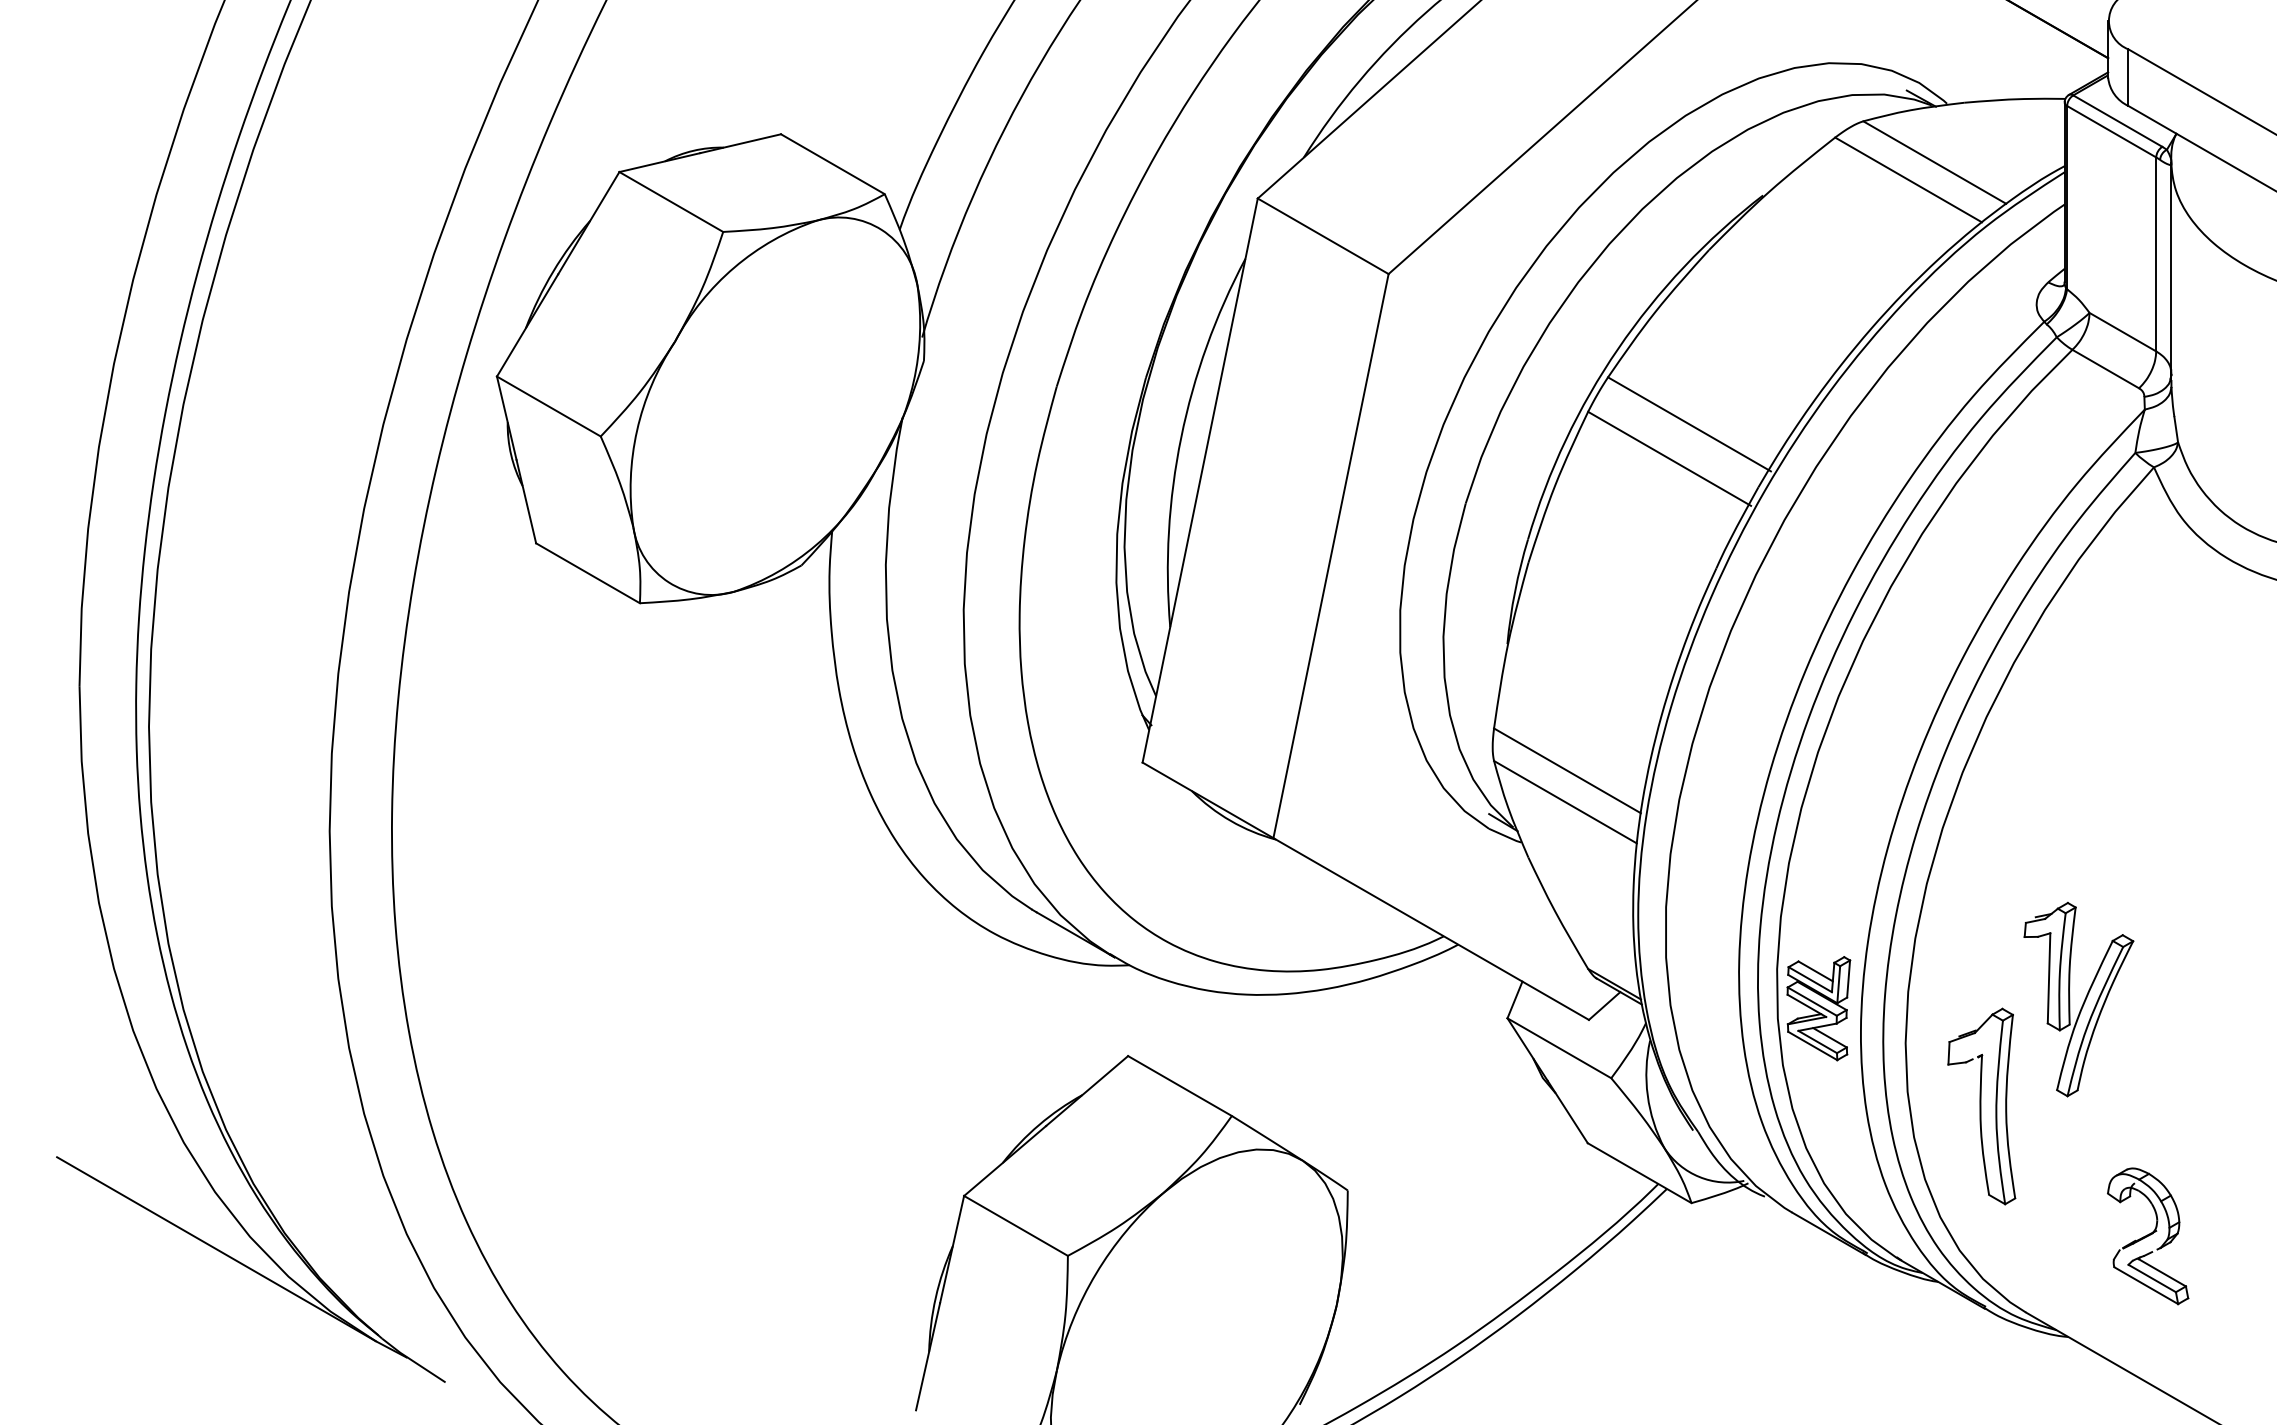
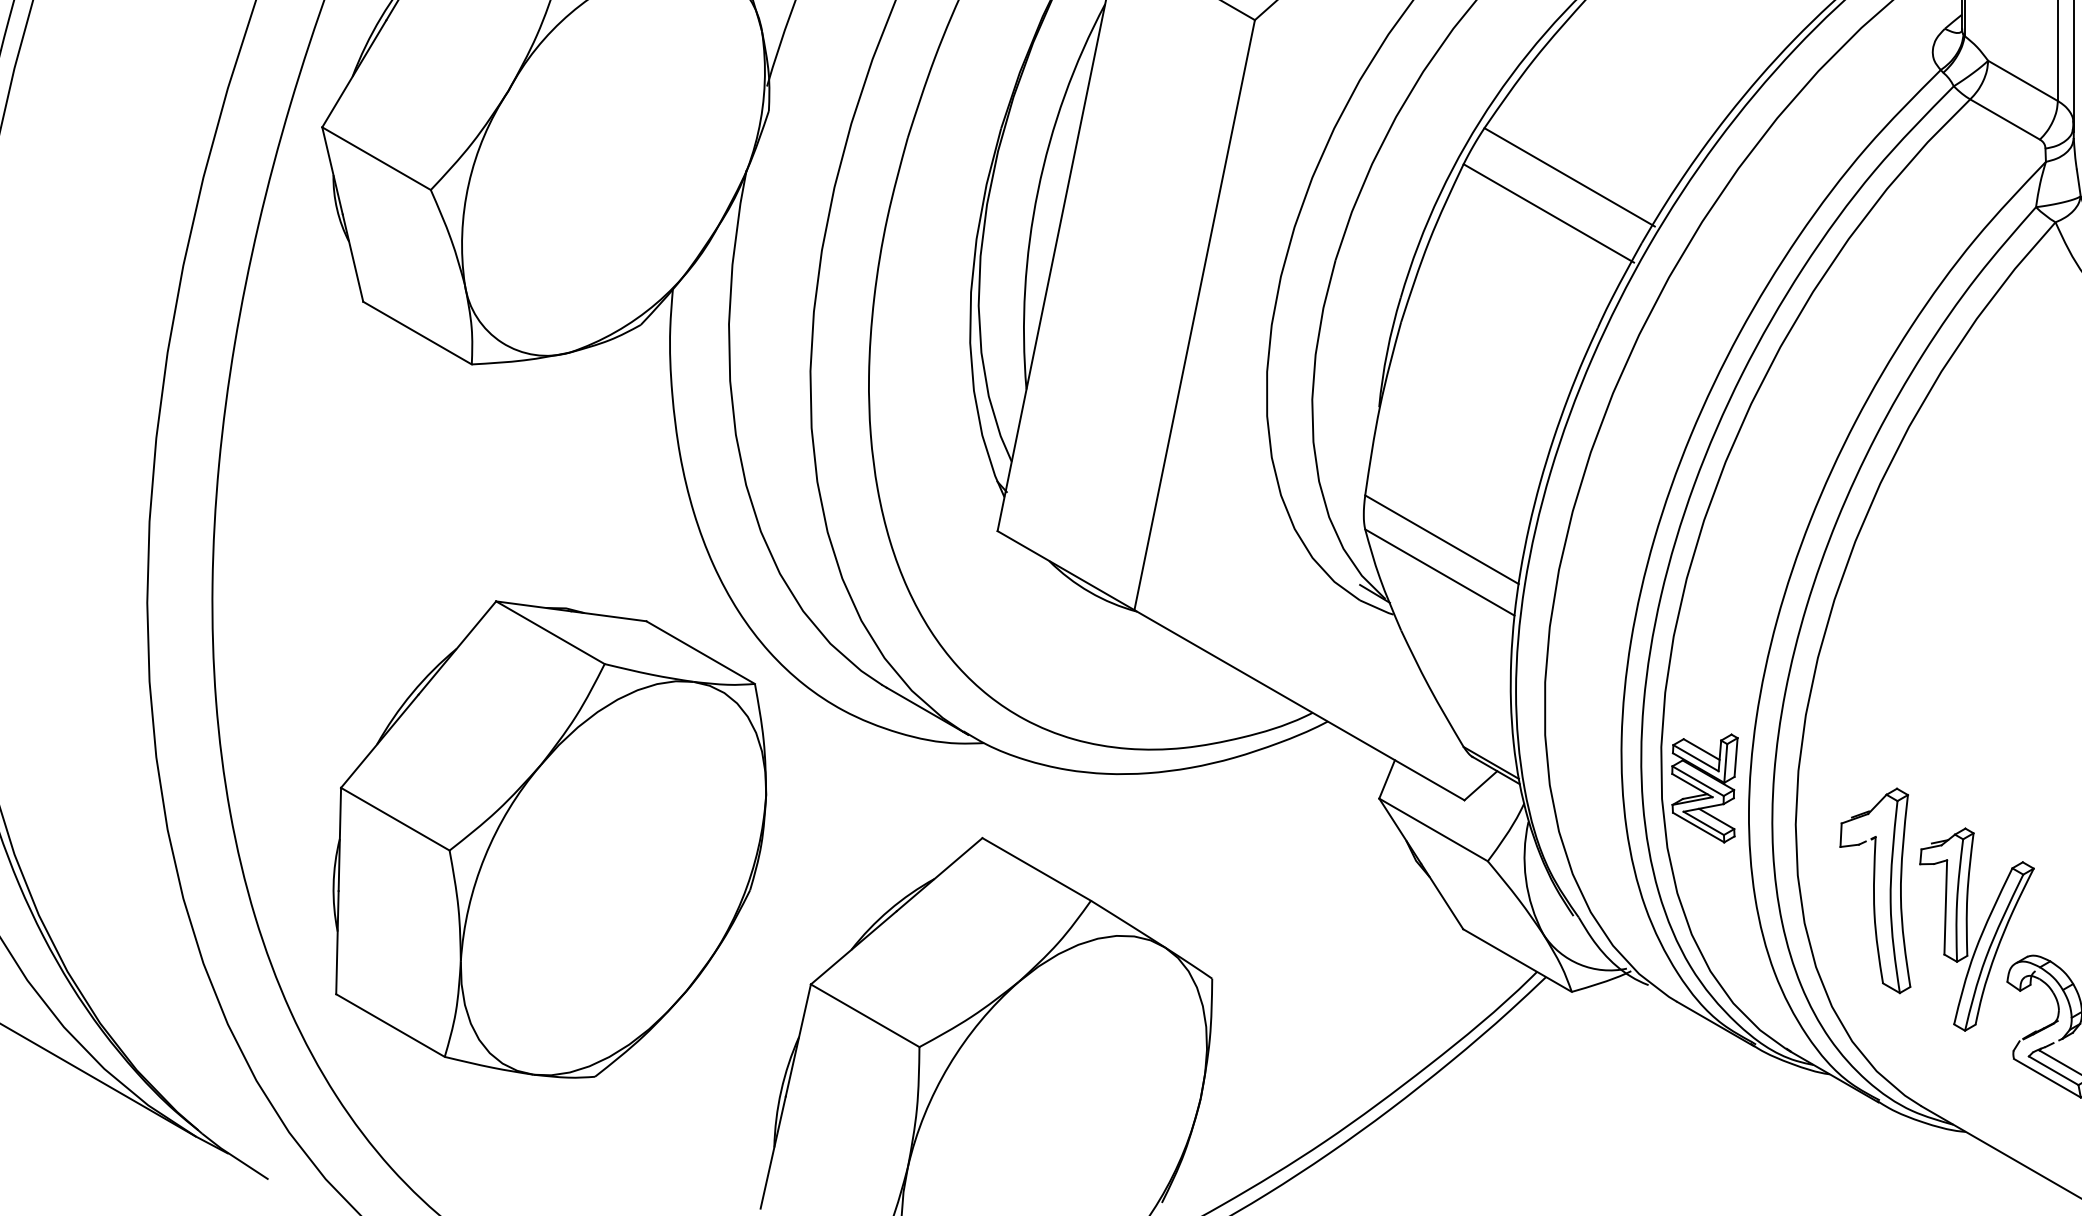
part: (2078, 999) -> (1976, 929), moved
part: (714, 1057) -> (549, 839), added

